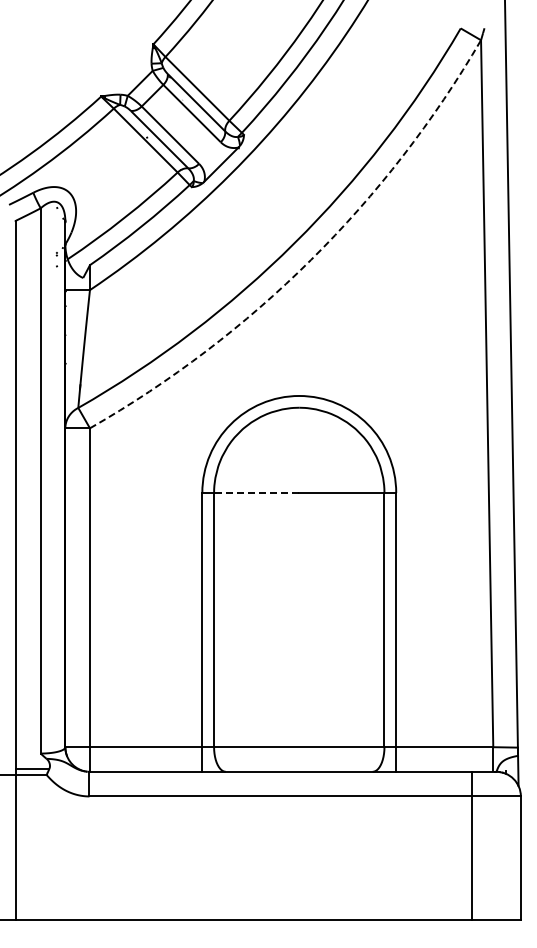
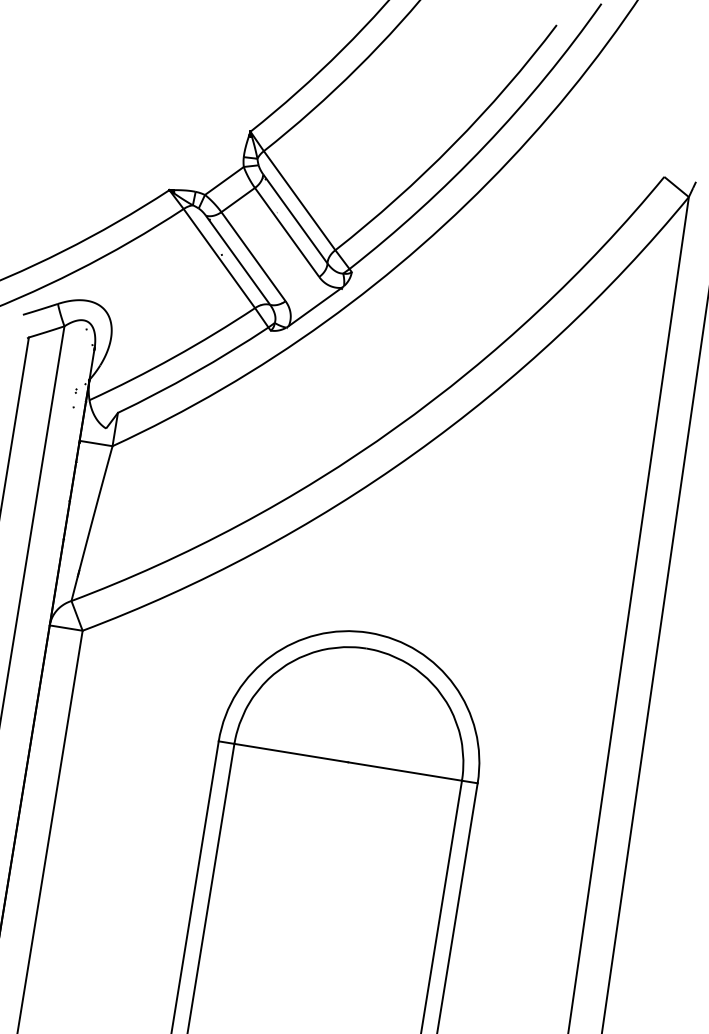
arc: (311, 260) -> (414, 454), dashed -> solid
line: (256, 492) -> (291, 752), dashed -> solid

